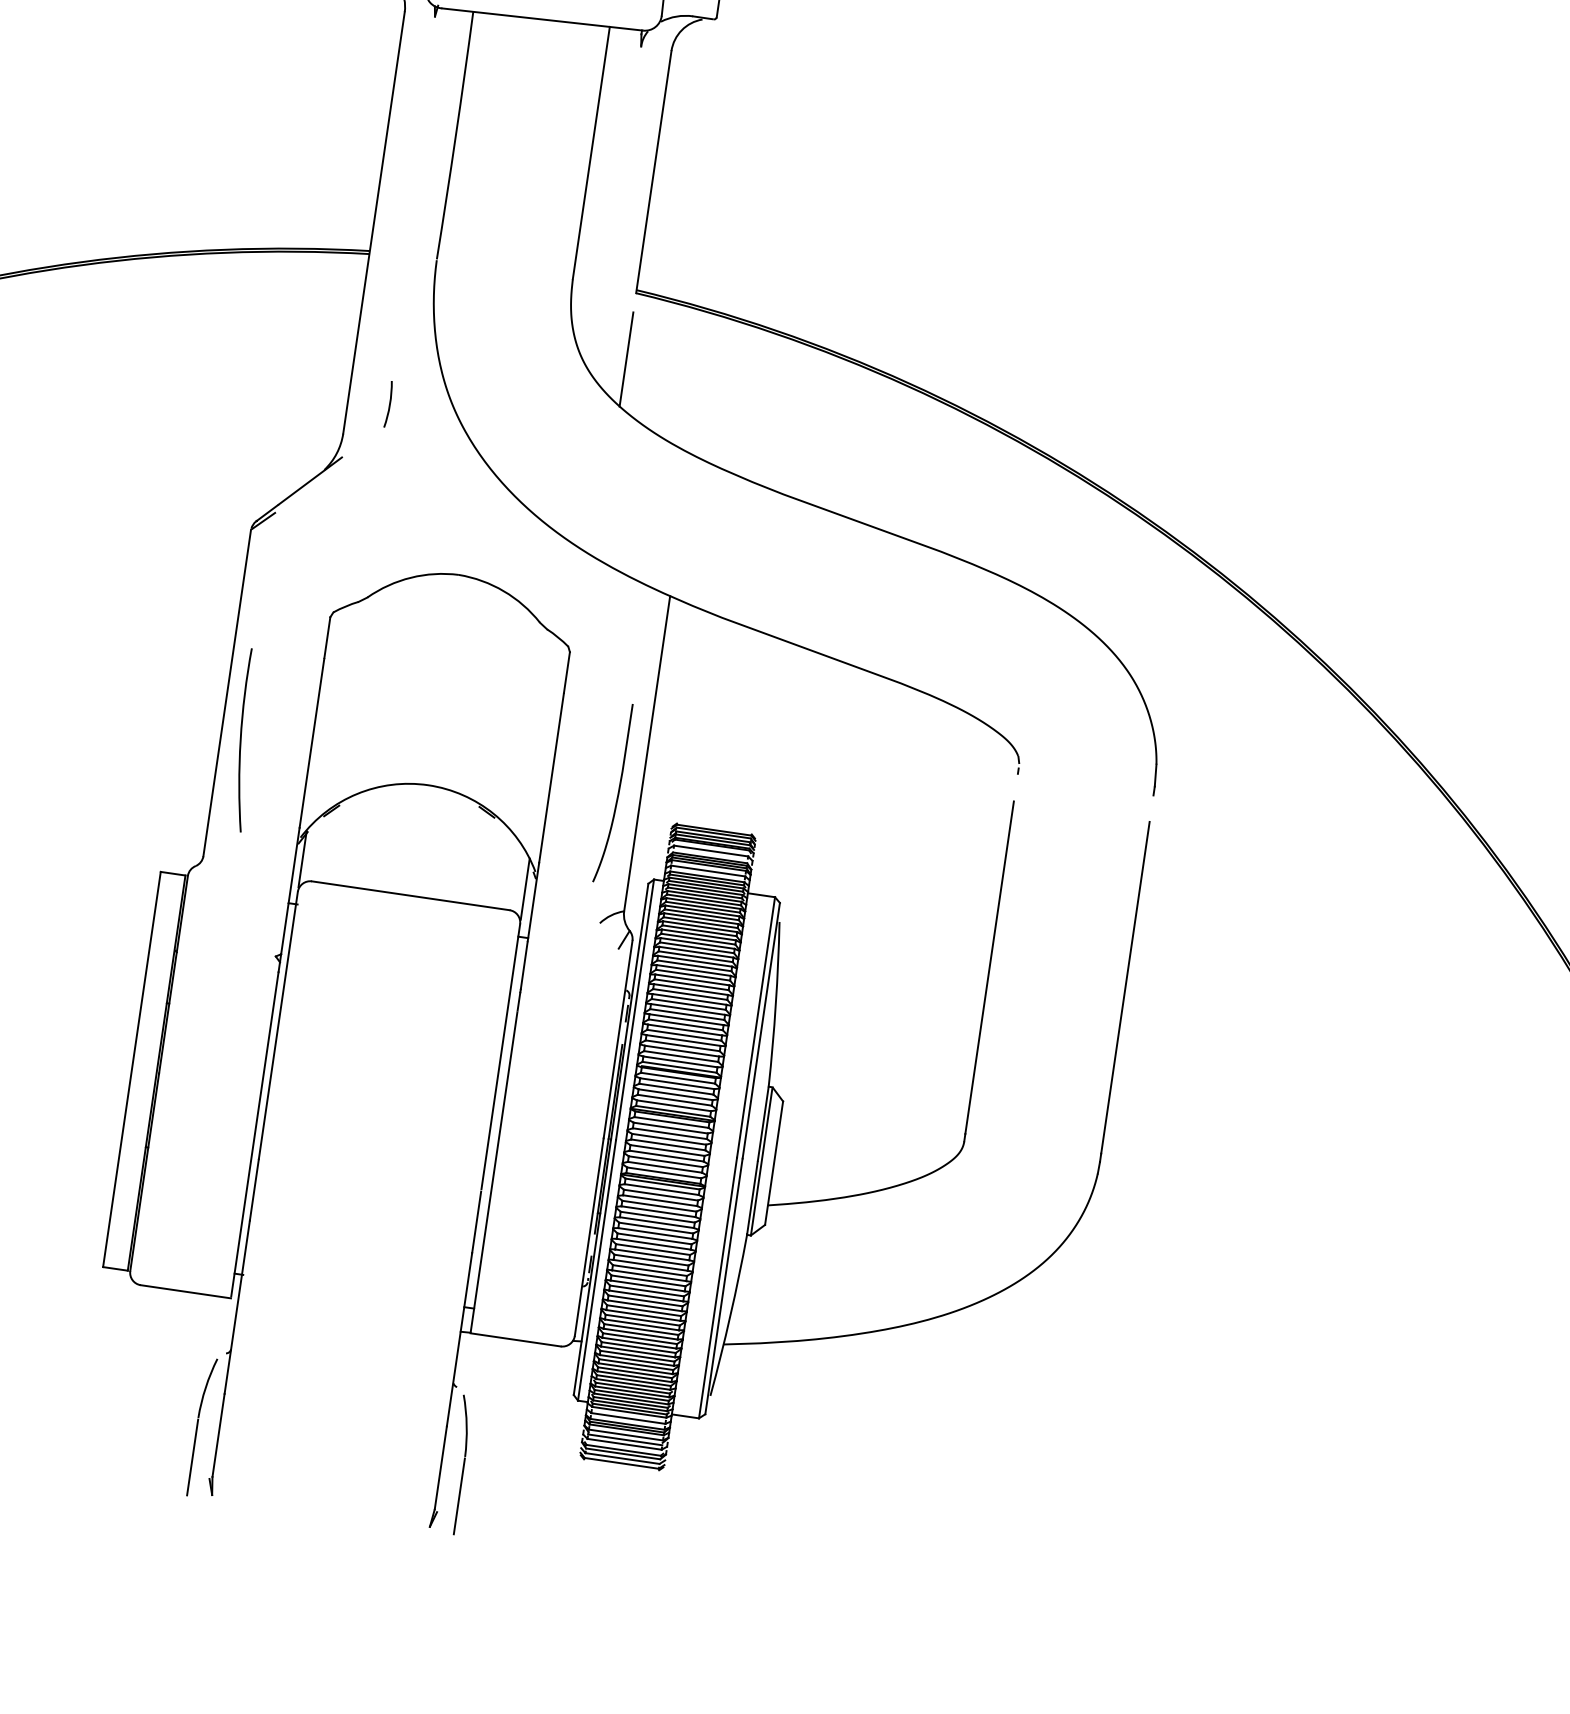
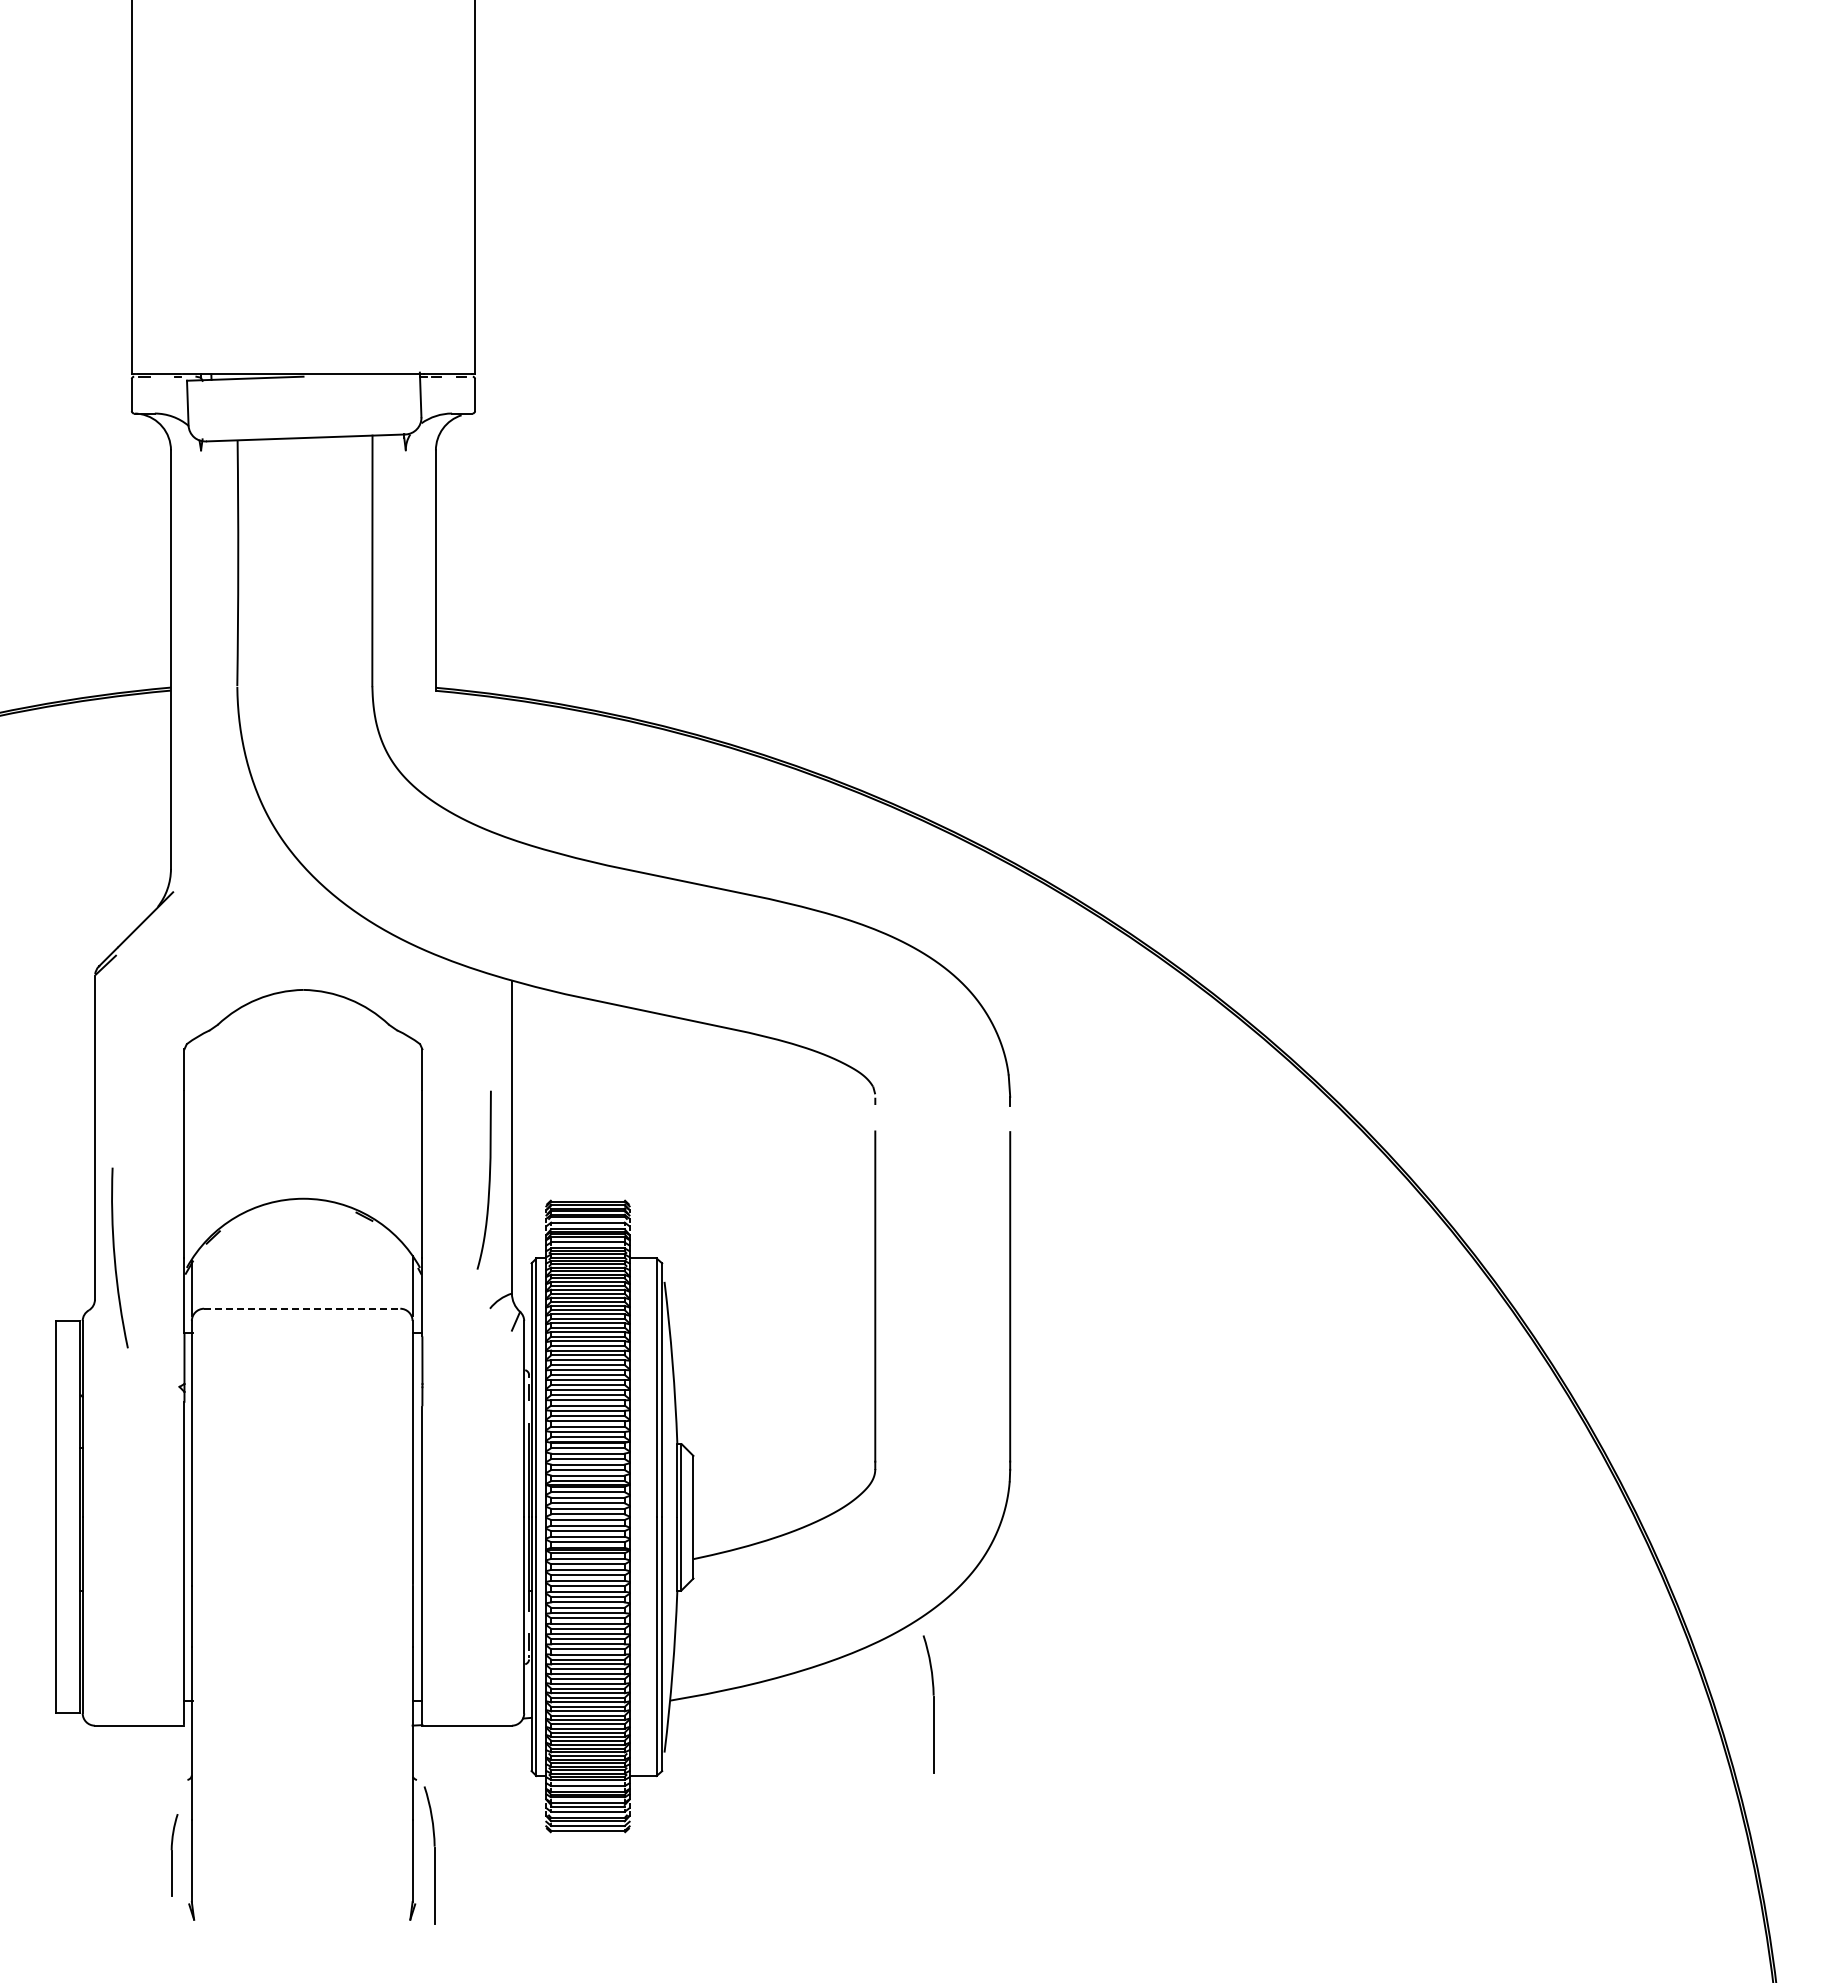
line: (626, 359) -> (435, 756), removed
arc: (389, 403) -> (211, 833), removed
arc: (241, 739) -> (115, 1257), moved
line: (411, 895) -> (302, 1308), solid -> dashed
part: (983, 1386) -> (928, 1704), added
part: (201, 1427) -> (174, 1855), size x0.6

